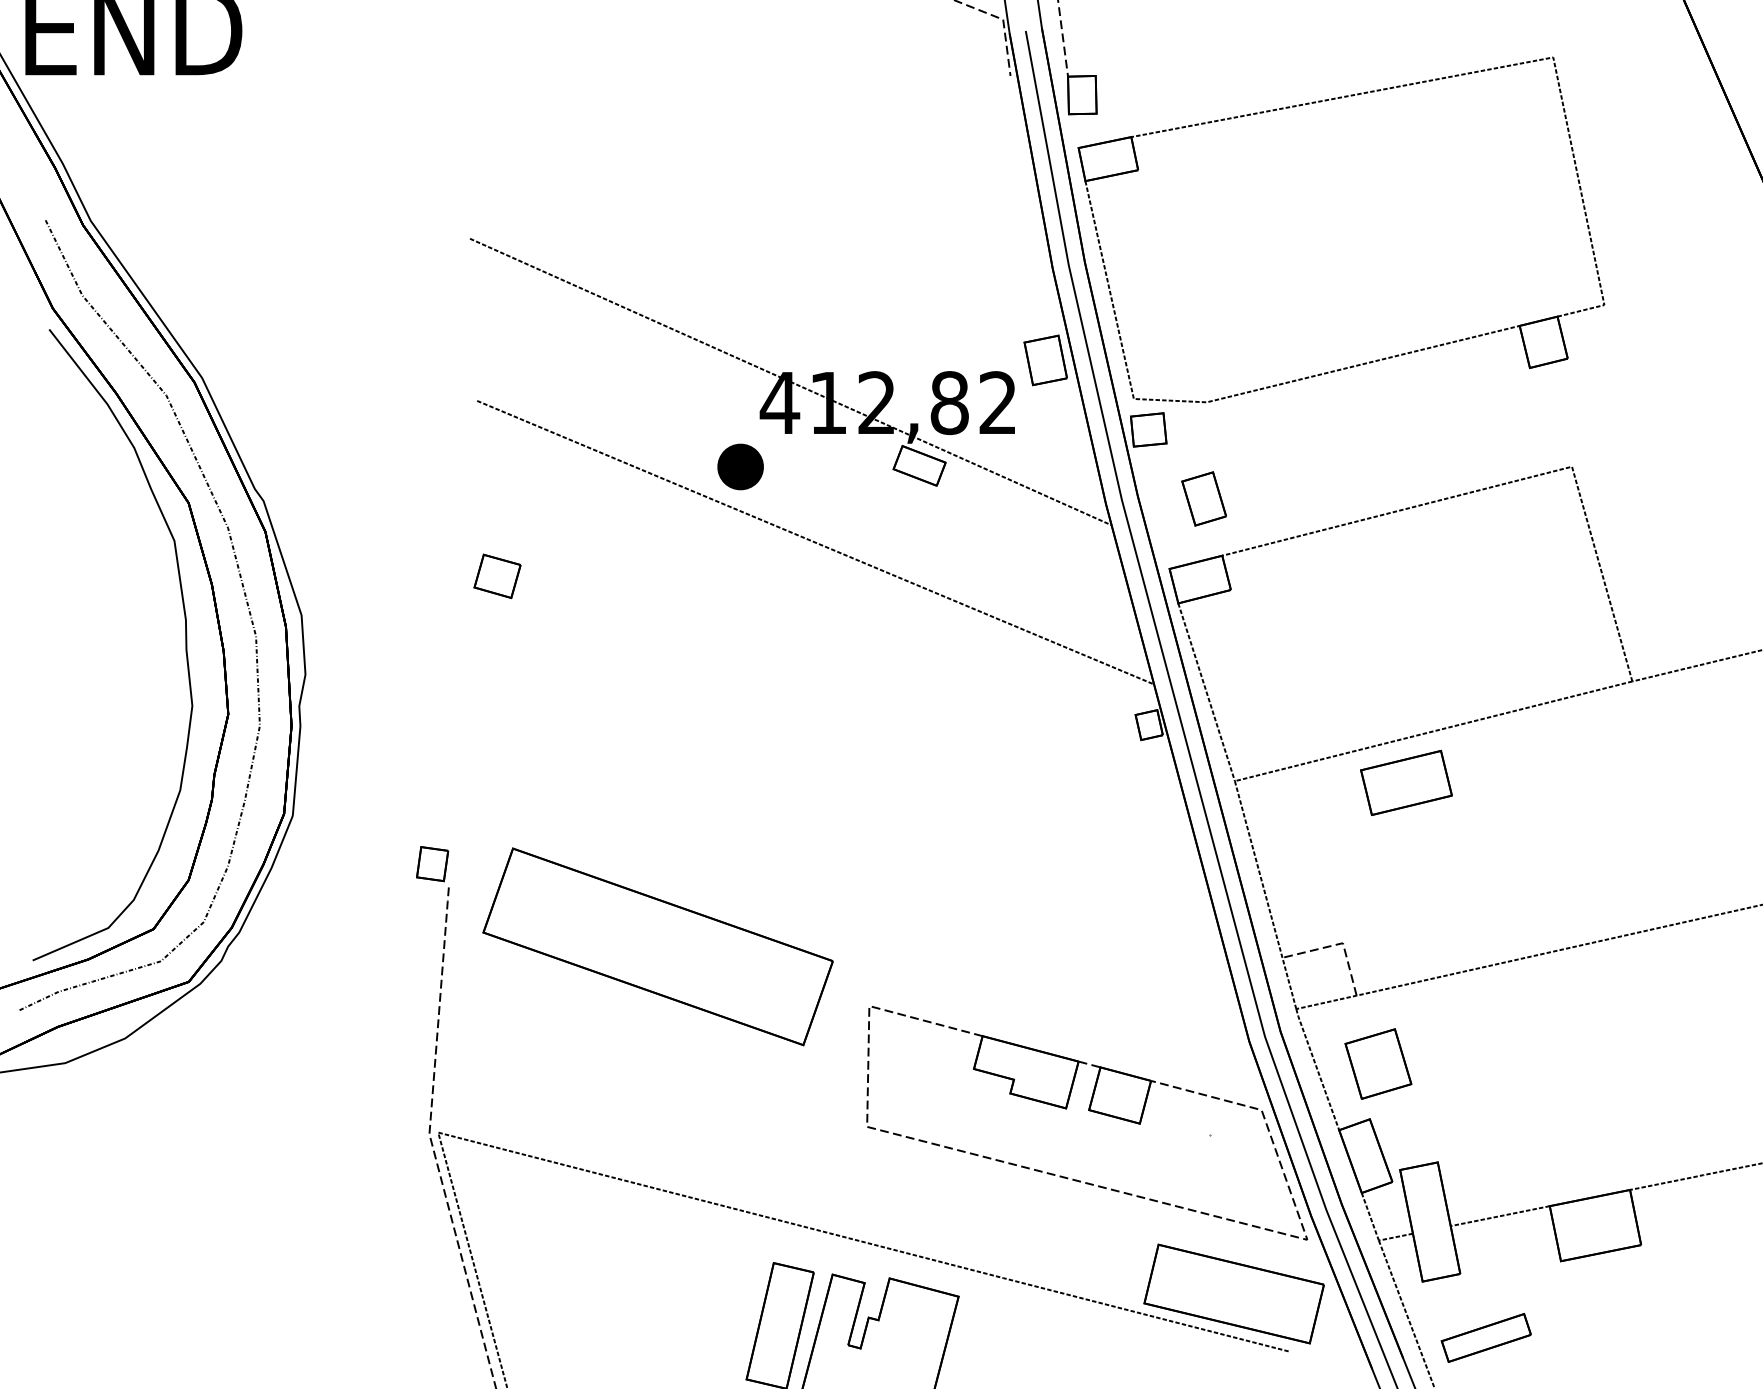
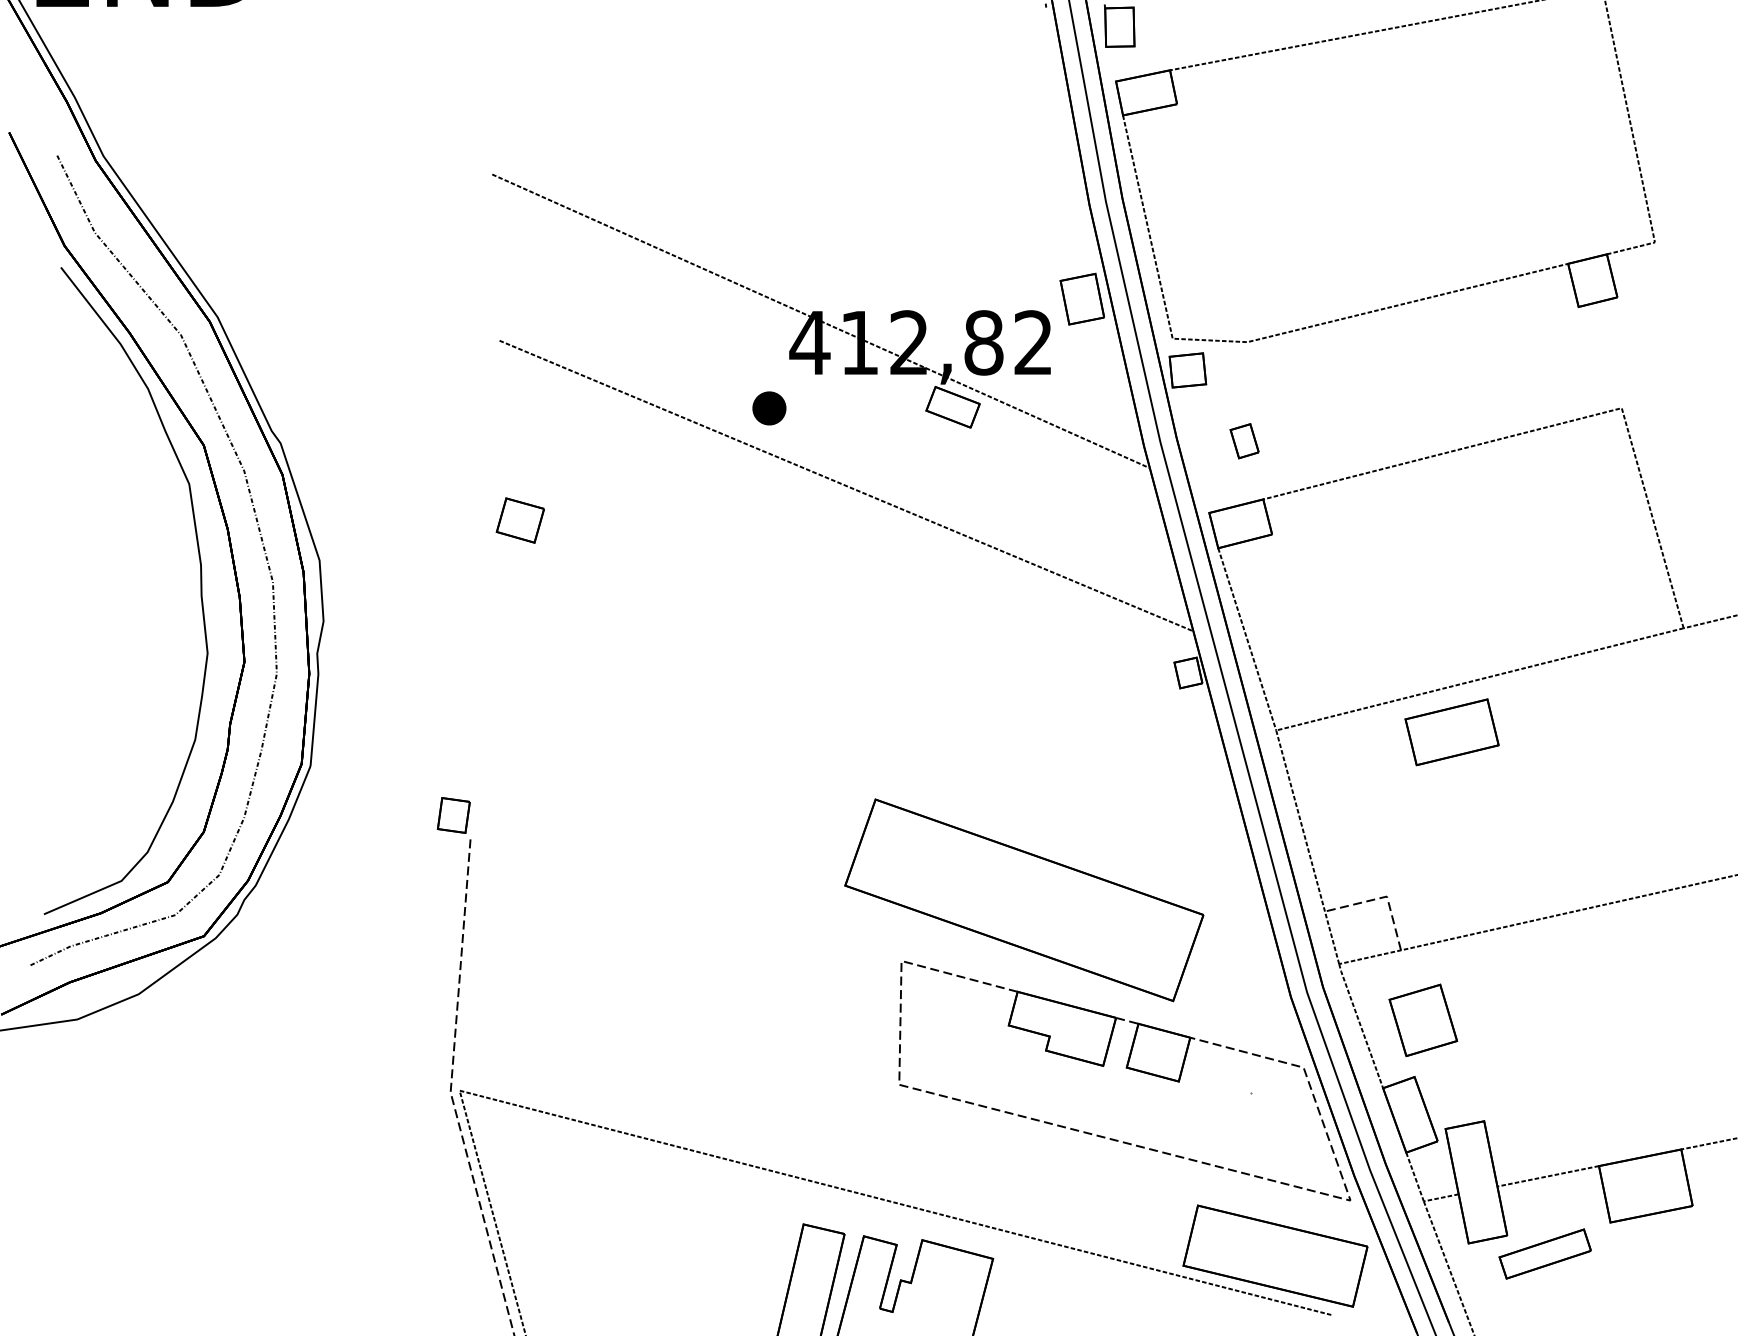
part: (739, 466) -> (768, 407), size x0.71
part: (1203, 498) -> (1244, 440), size x0.62
part: (657, 946) -> (1023, 899), moved
part: (1485, 1337) -> (1544, 1253), moved

